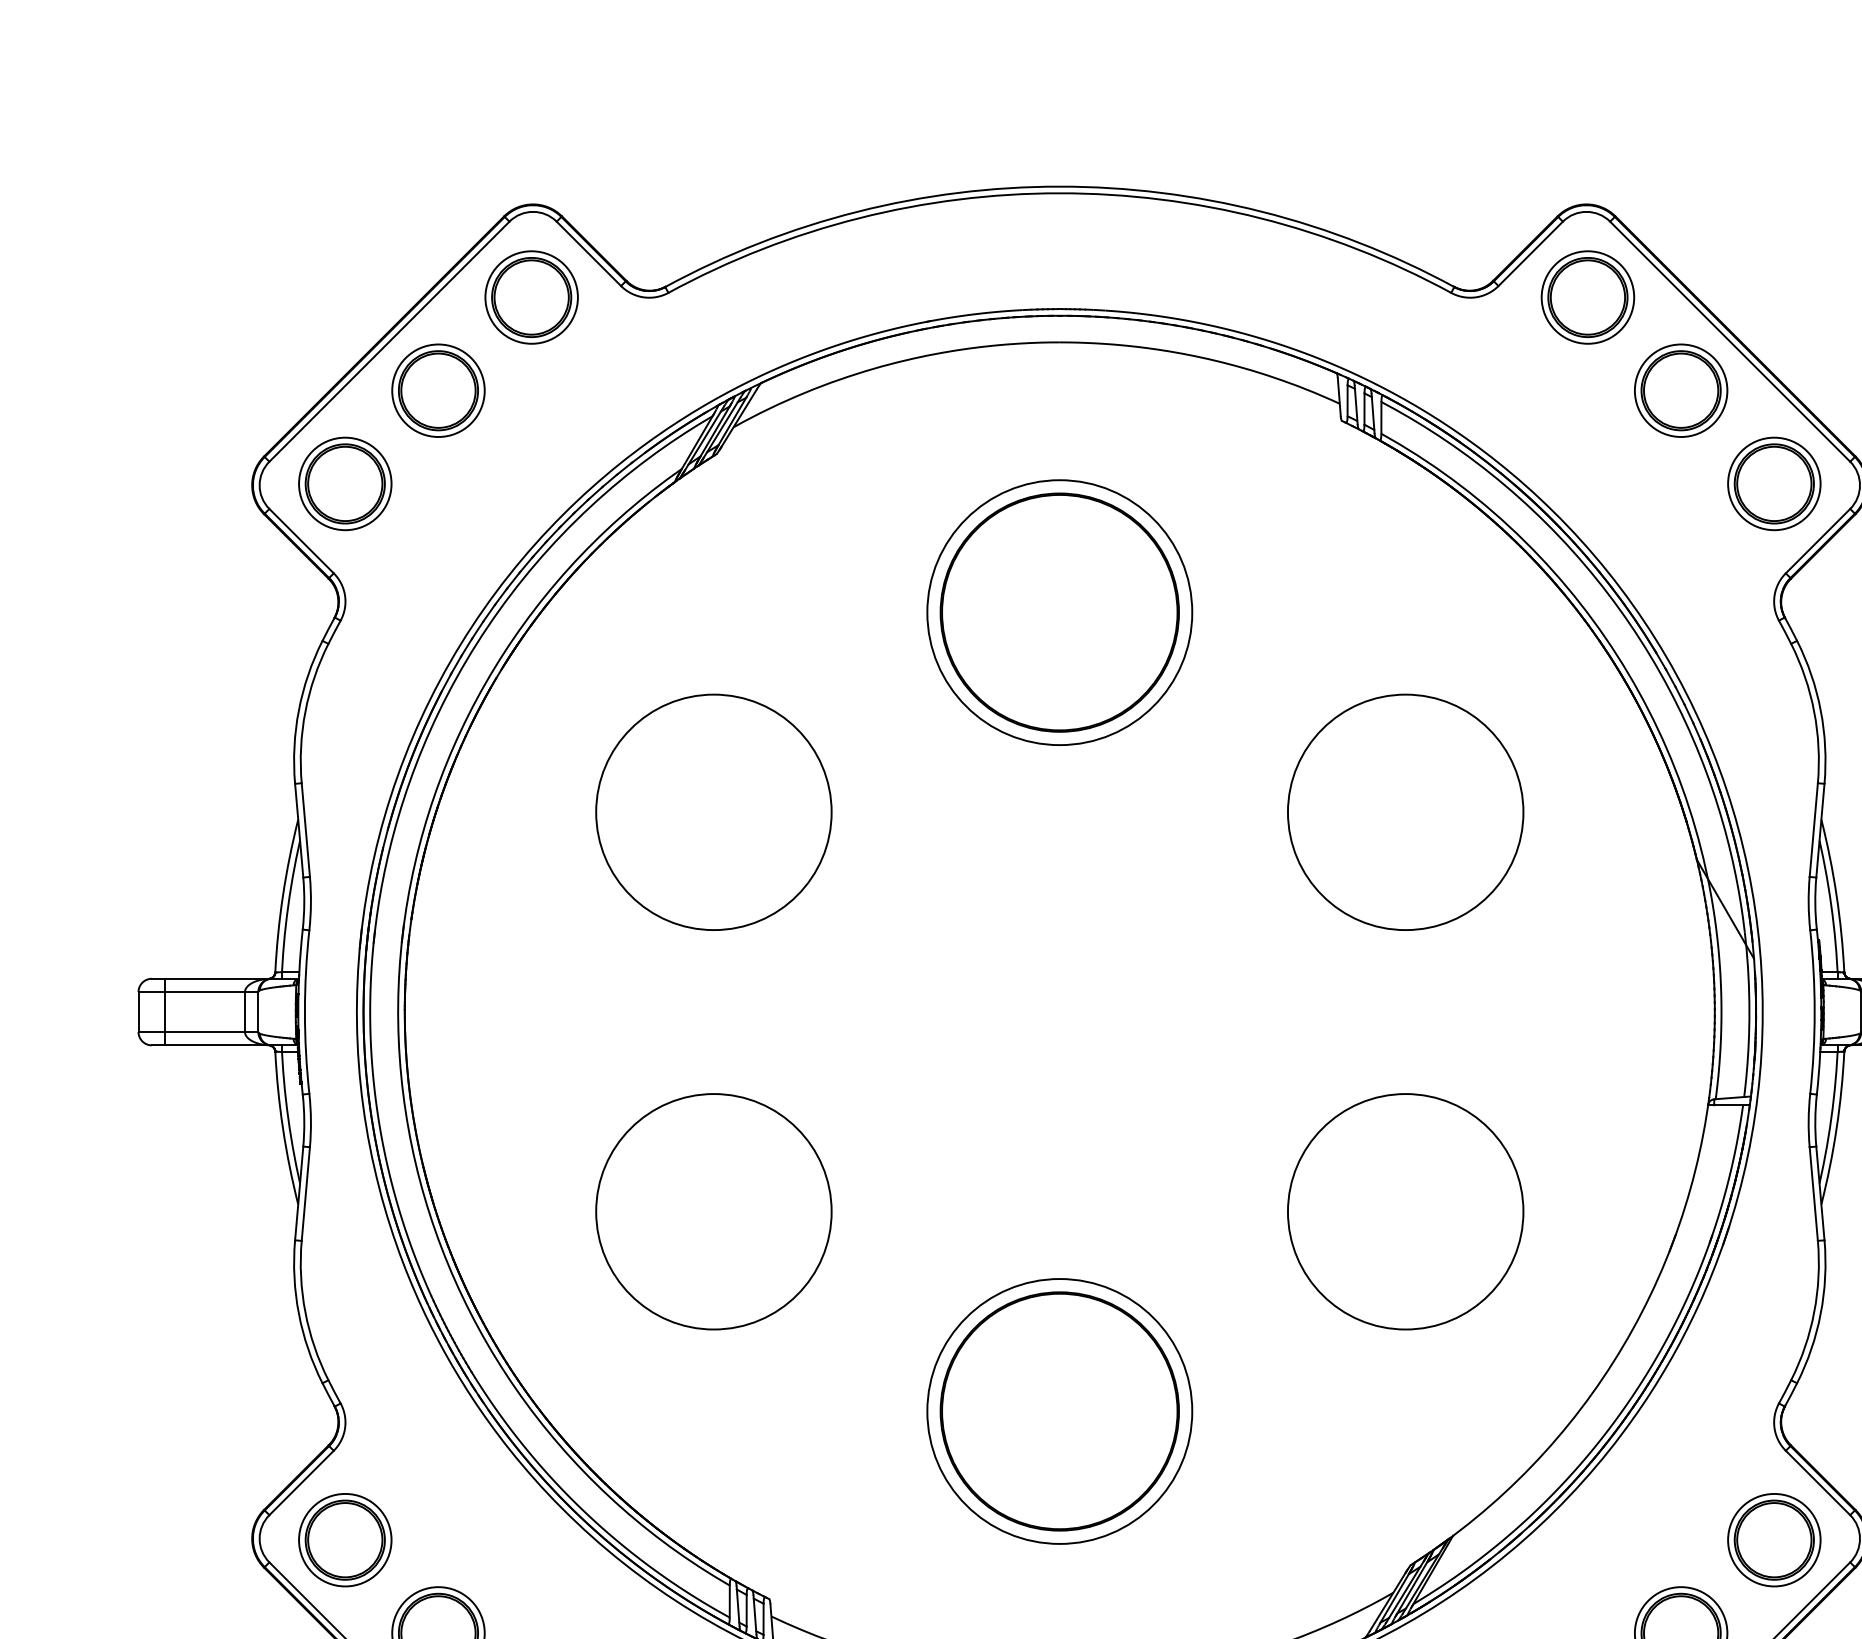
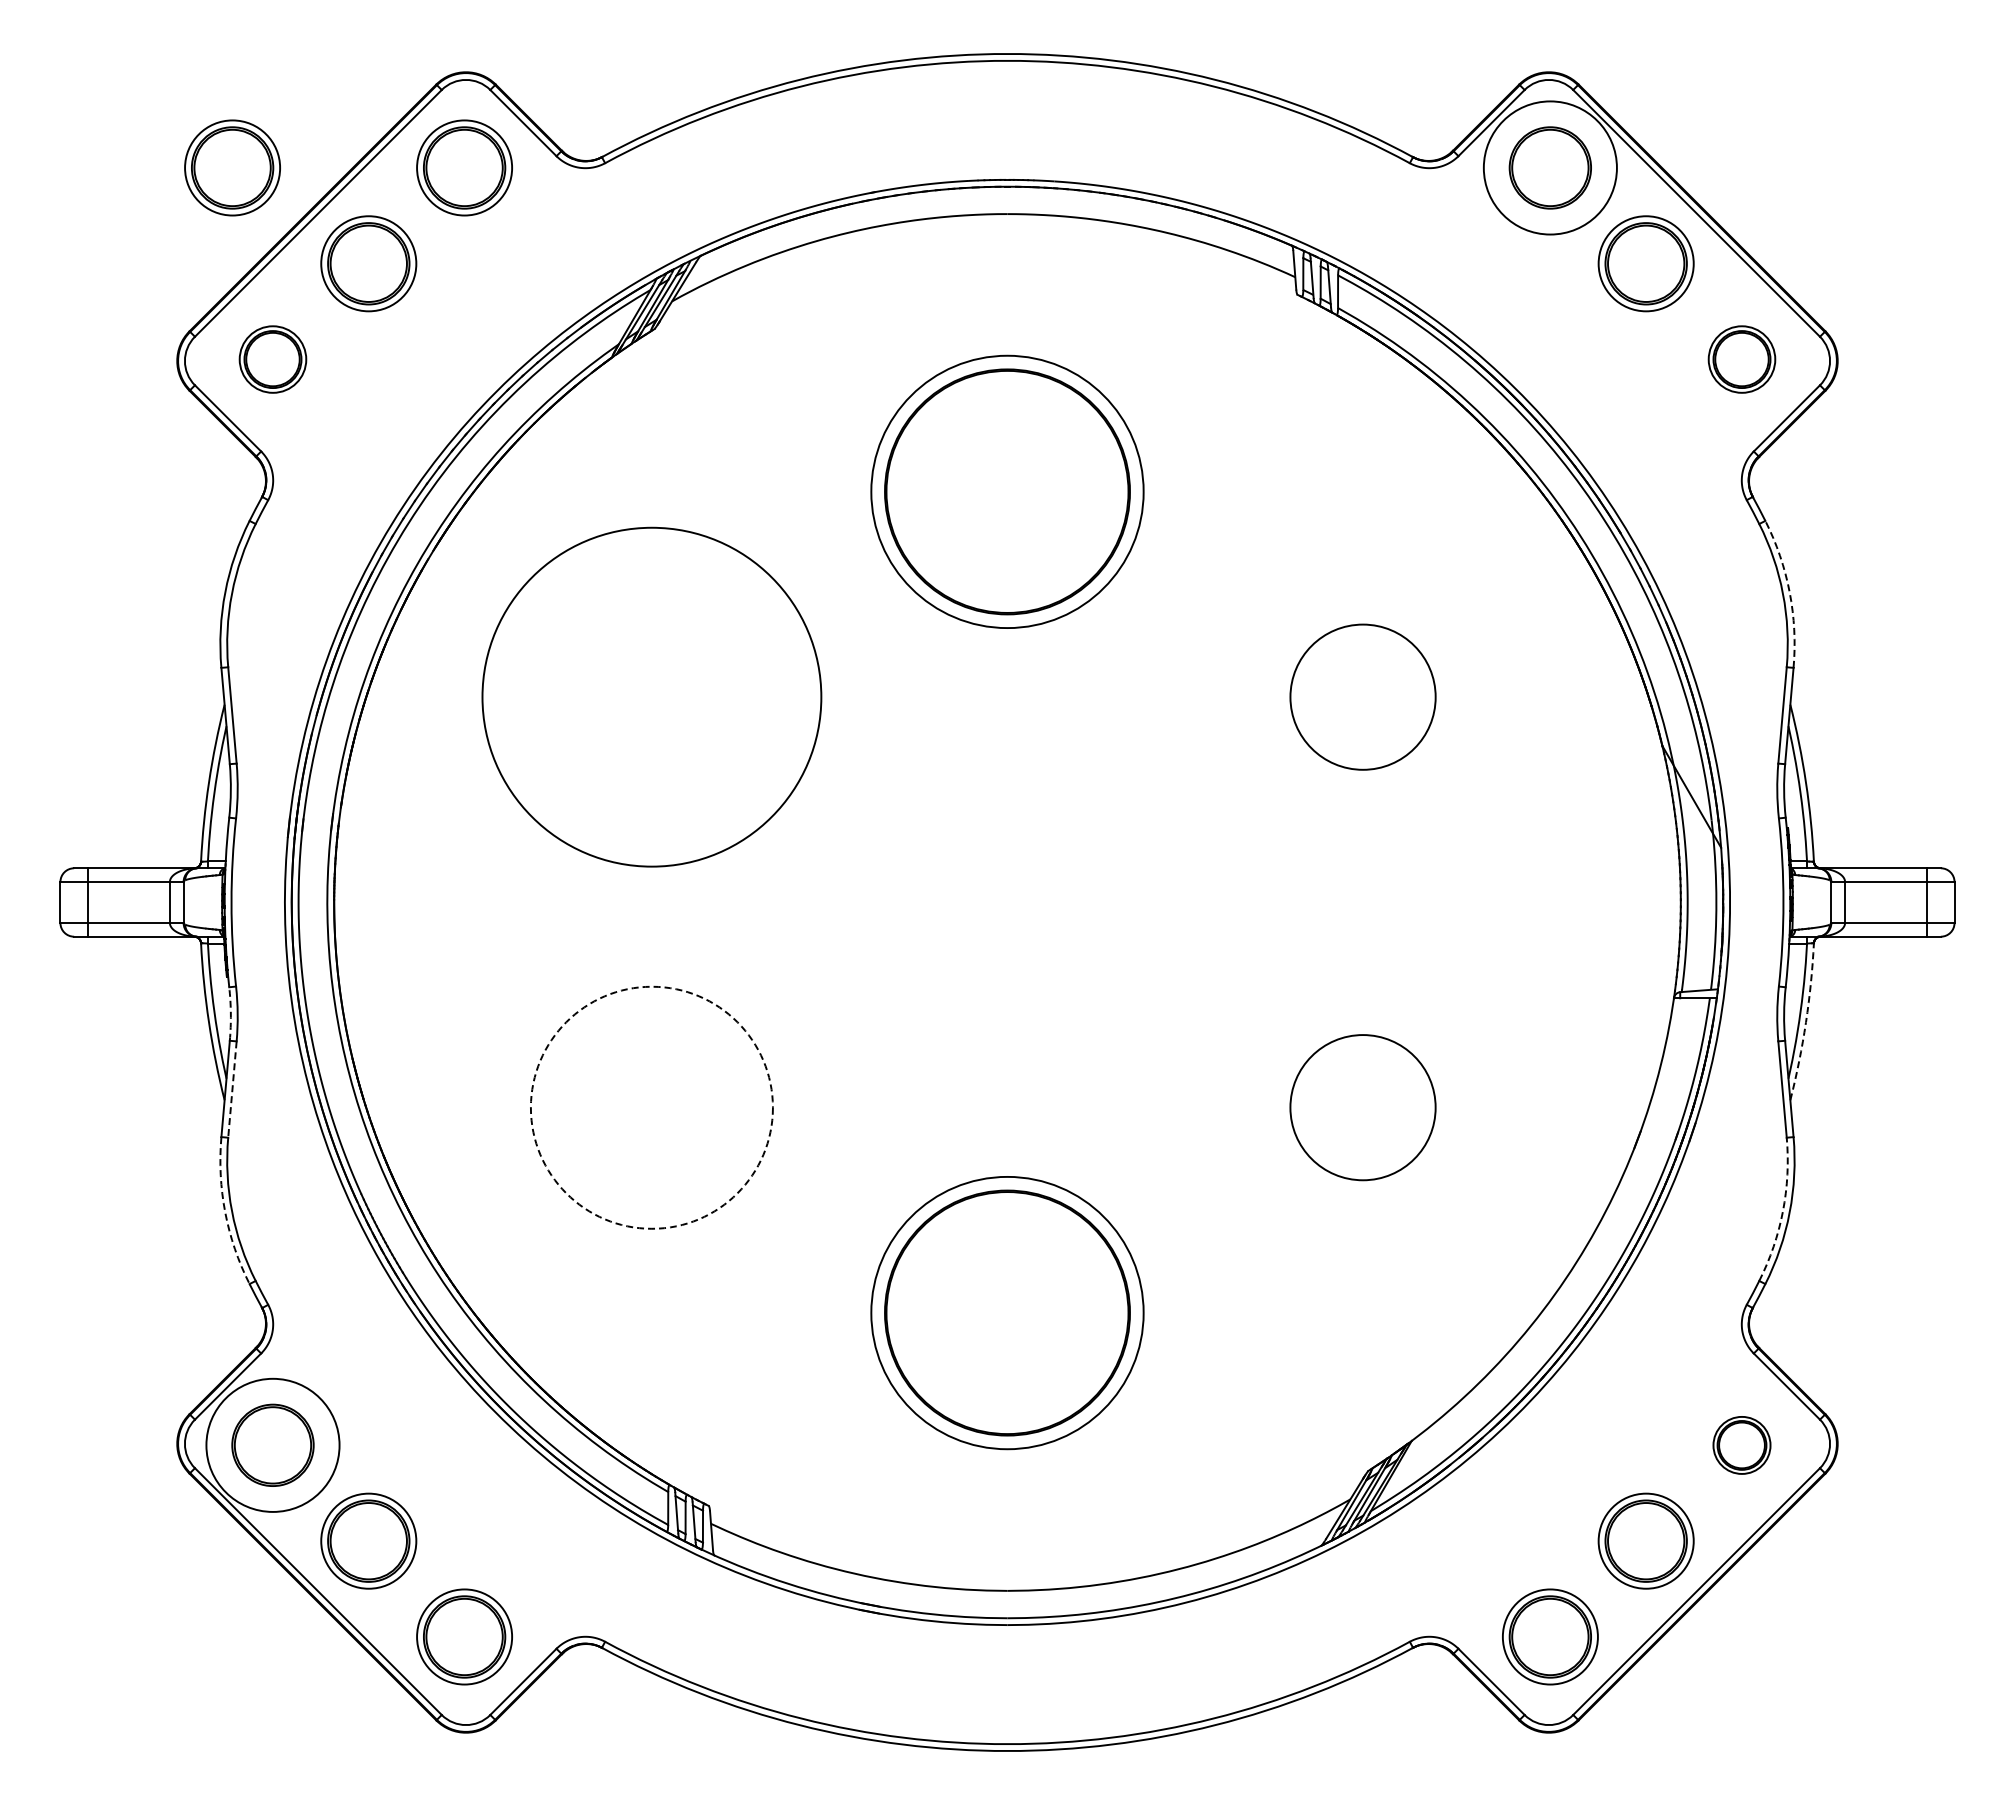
part: (305, 297) -> (232, 167), added
circle: (1587, 297) -> (1549, 167), size x1.4
part: (344, 483) -> (272, 359), size x0.7
part: (1773, 483) -> (1741, 359), size x0.7
arc: (1820, 710) -> (1789, 592), solid -> dashed
circle: (713, 812) -> (651, 697), size x1.4
circle: (1406, 812) -> (1363, 697), size x0.6
arc: (303, 1121) -> (230, 1014), solid -> dashed
arc: (1837, 1128) -> (1806, 1022), solid -> dashed
line: (305, 1194) -> (232, 1090), solid -> dashed
circle: (713, 1211) -> (651, 1107), solid -> dashed
circle: (1405, 1211) -> (1362, 1107), size x0.6
arc: (1813, 1312) -> (1782, 1211), solid -> dashed
arc: (299, 1313) -> (225, 1212), solid -> dashed
circle: (344, 1539) -> (272, 1444), size x1.4
part: (1773, 1540) -> (1741, 1445), size x0.6

